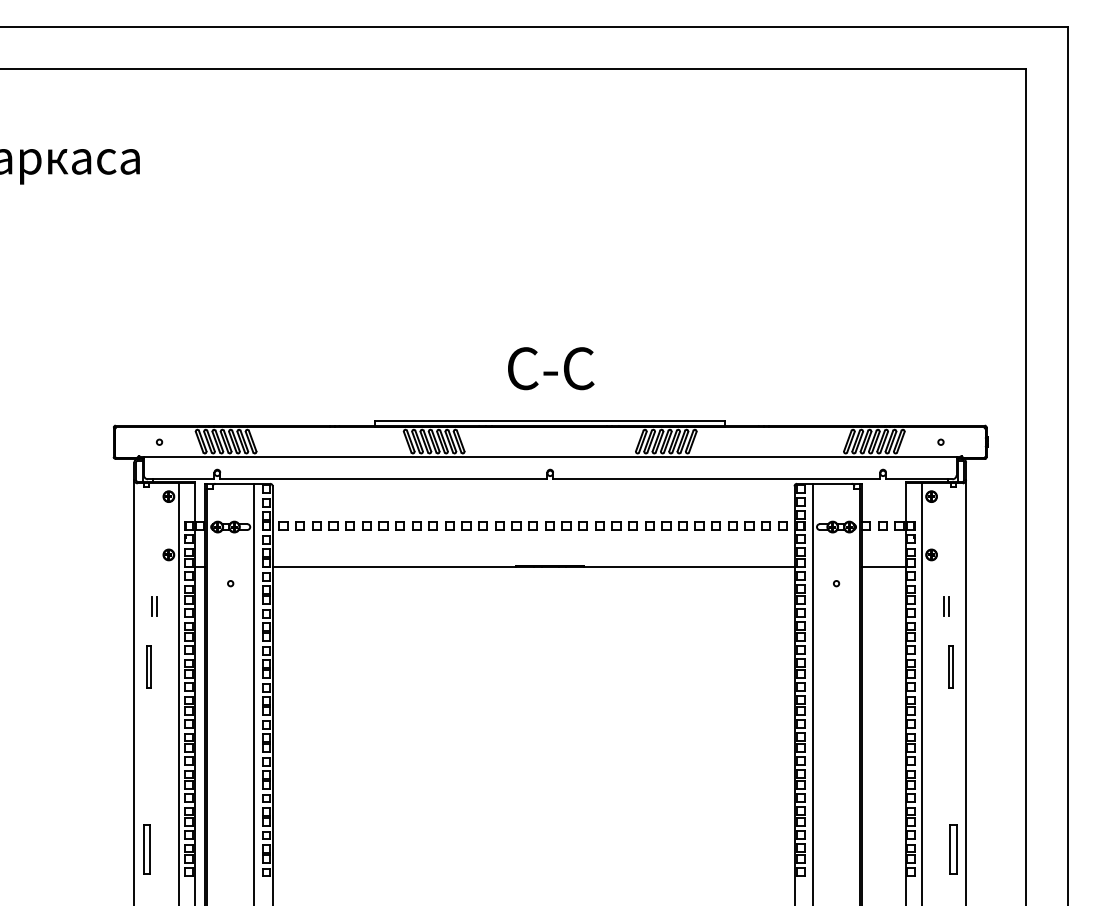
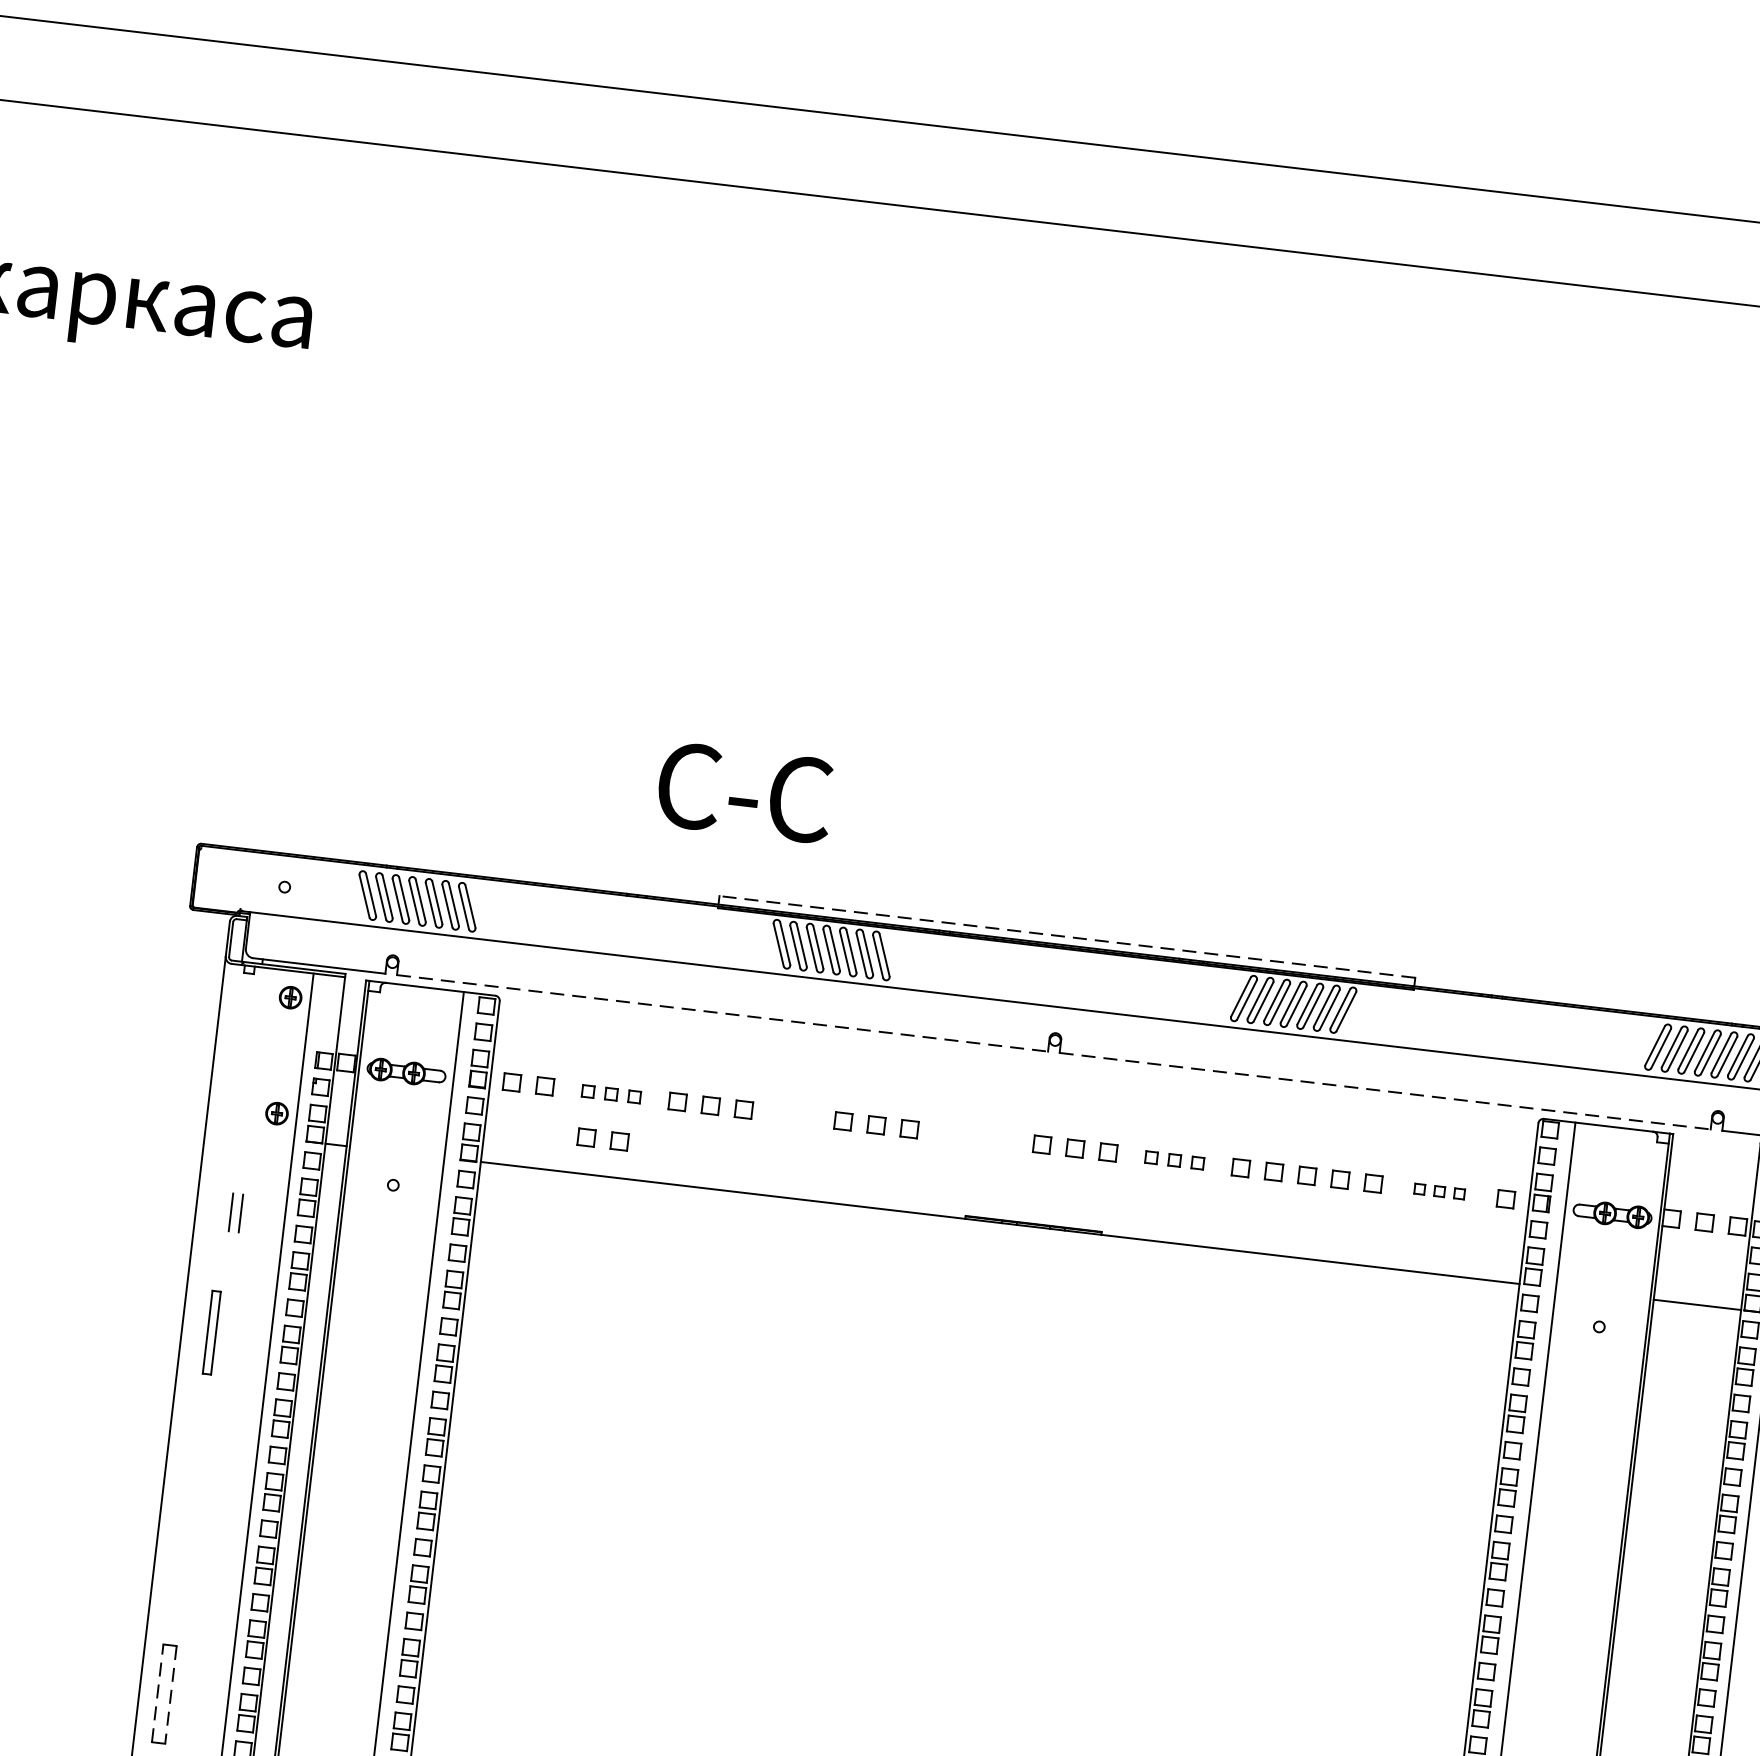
text: (551, 368) -> (745, 792), moved
line: (550, 421) -> (1067, 937), solid -> dashed
line: (383, 479) -> (721, 1013), solid -> dashed
line: (716, 479) -> (1384, 1091), solid -> dashed
part: (333, 525) -> (611, 1093), size x0.7
part: (424, 525) -> (602, 1138), moved
part: (516, 525) -> (975, 1136), removed
part: (616, 525) -> (1174, 1159), size x0.7
part: (749, 525) -> (1439, 1190), size x0.6
line: (143, 849) -> (157, 1694), solid -> dashed
line: (150, 849) -> (171, 1695), solid -> dashed

